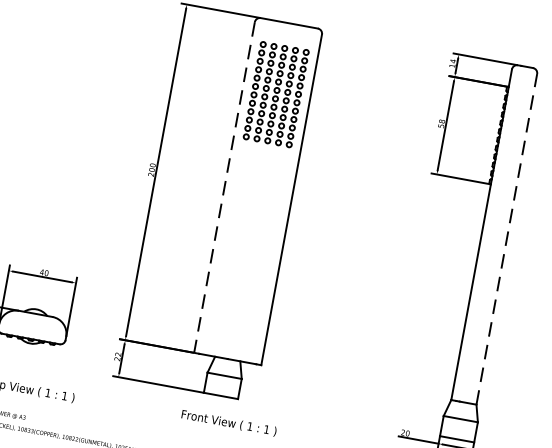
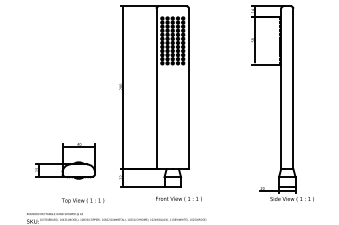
line: (224, 188) -> (156, 89), dashed -> solid
line: (507, 238) -> (293, 88), dashed -> solid

